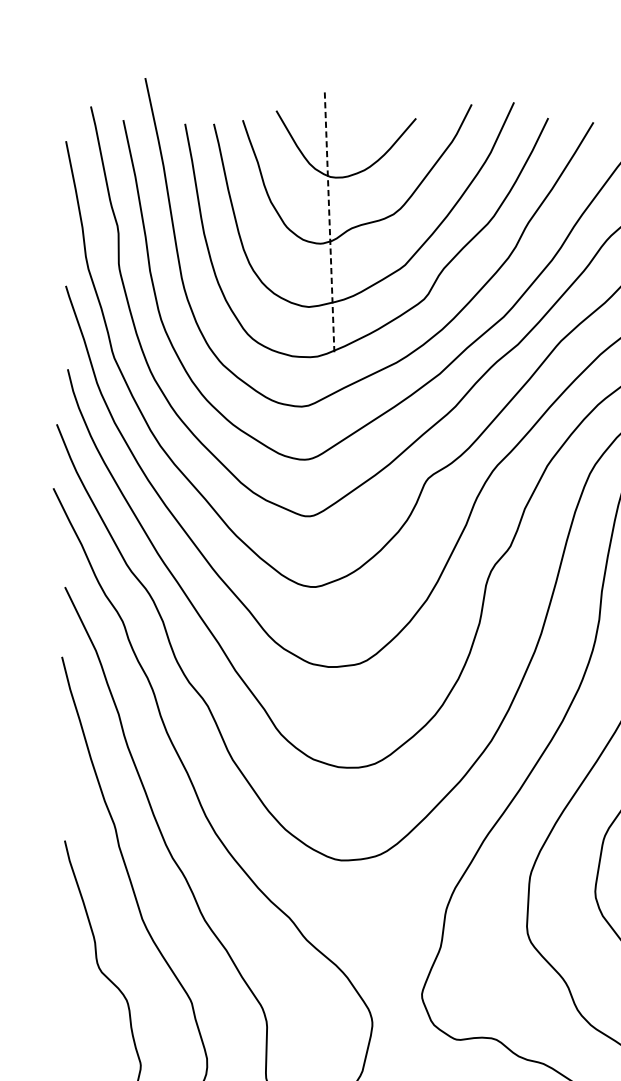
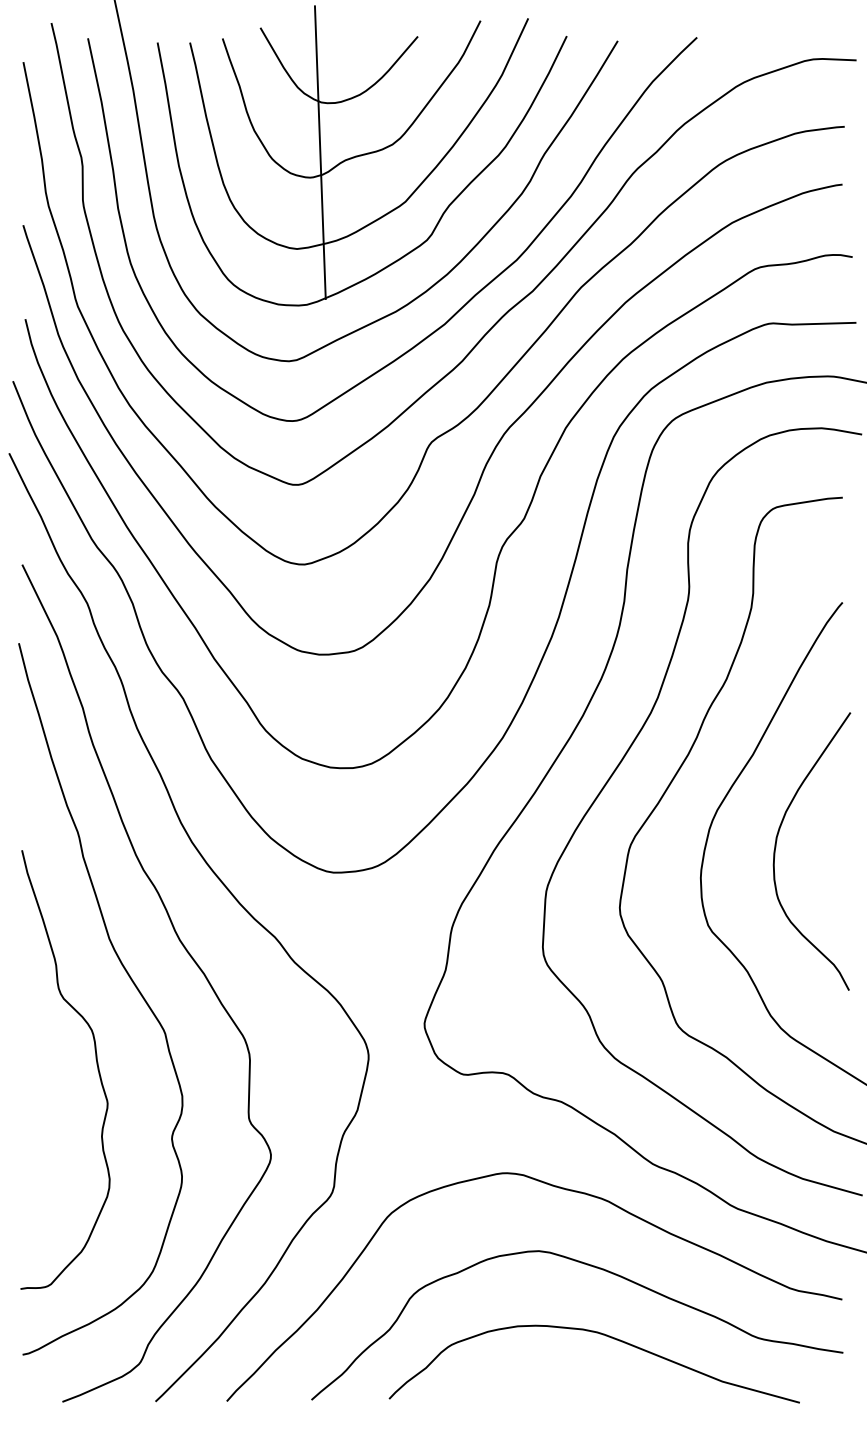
line: (329, 221) -> (320, 152), dashed -> solid

